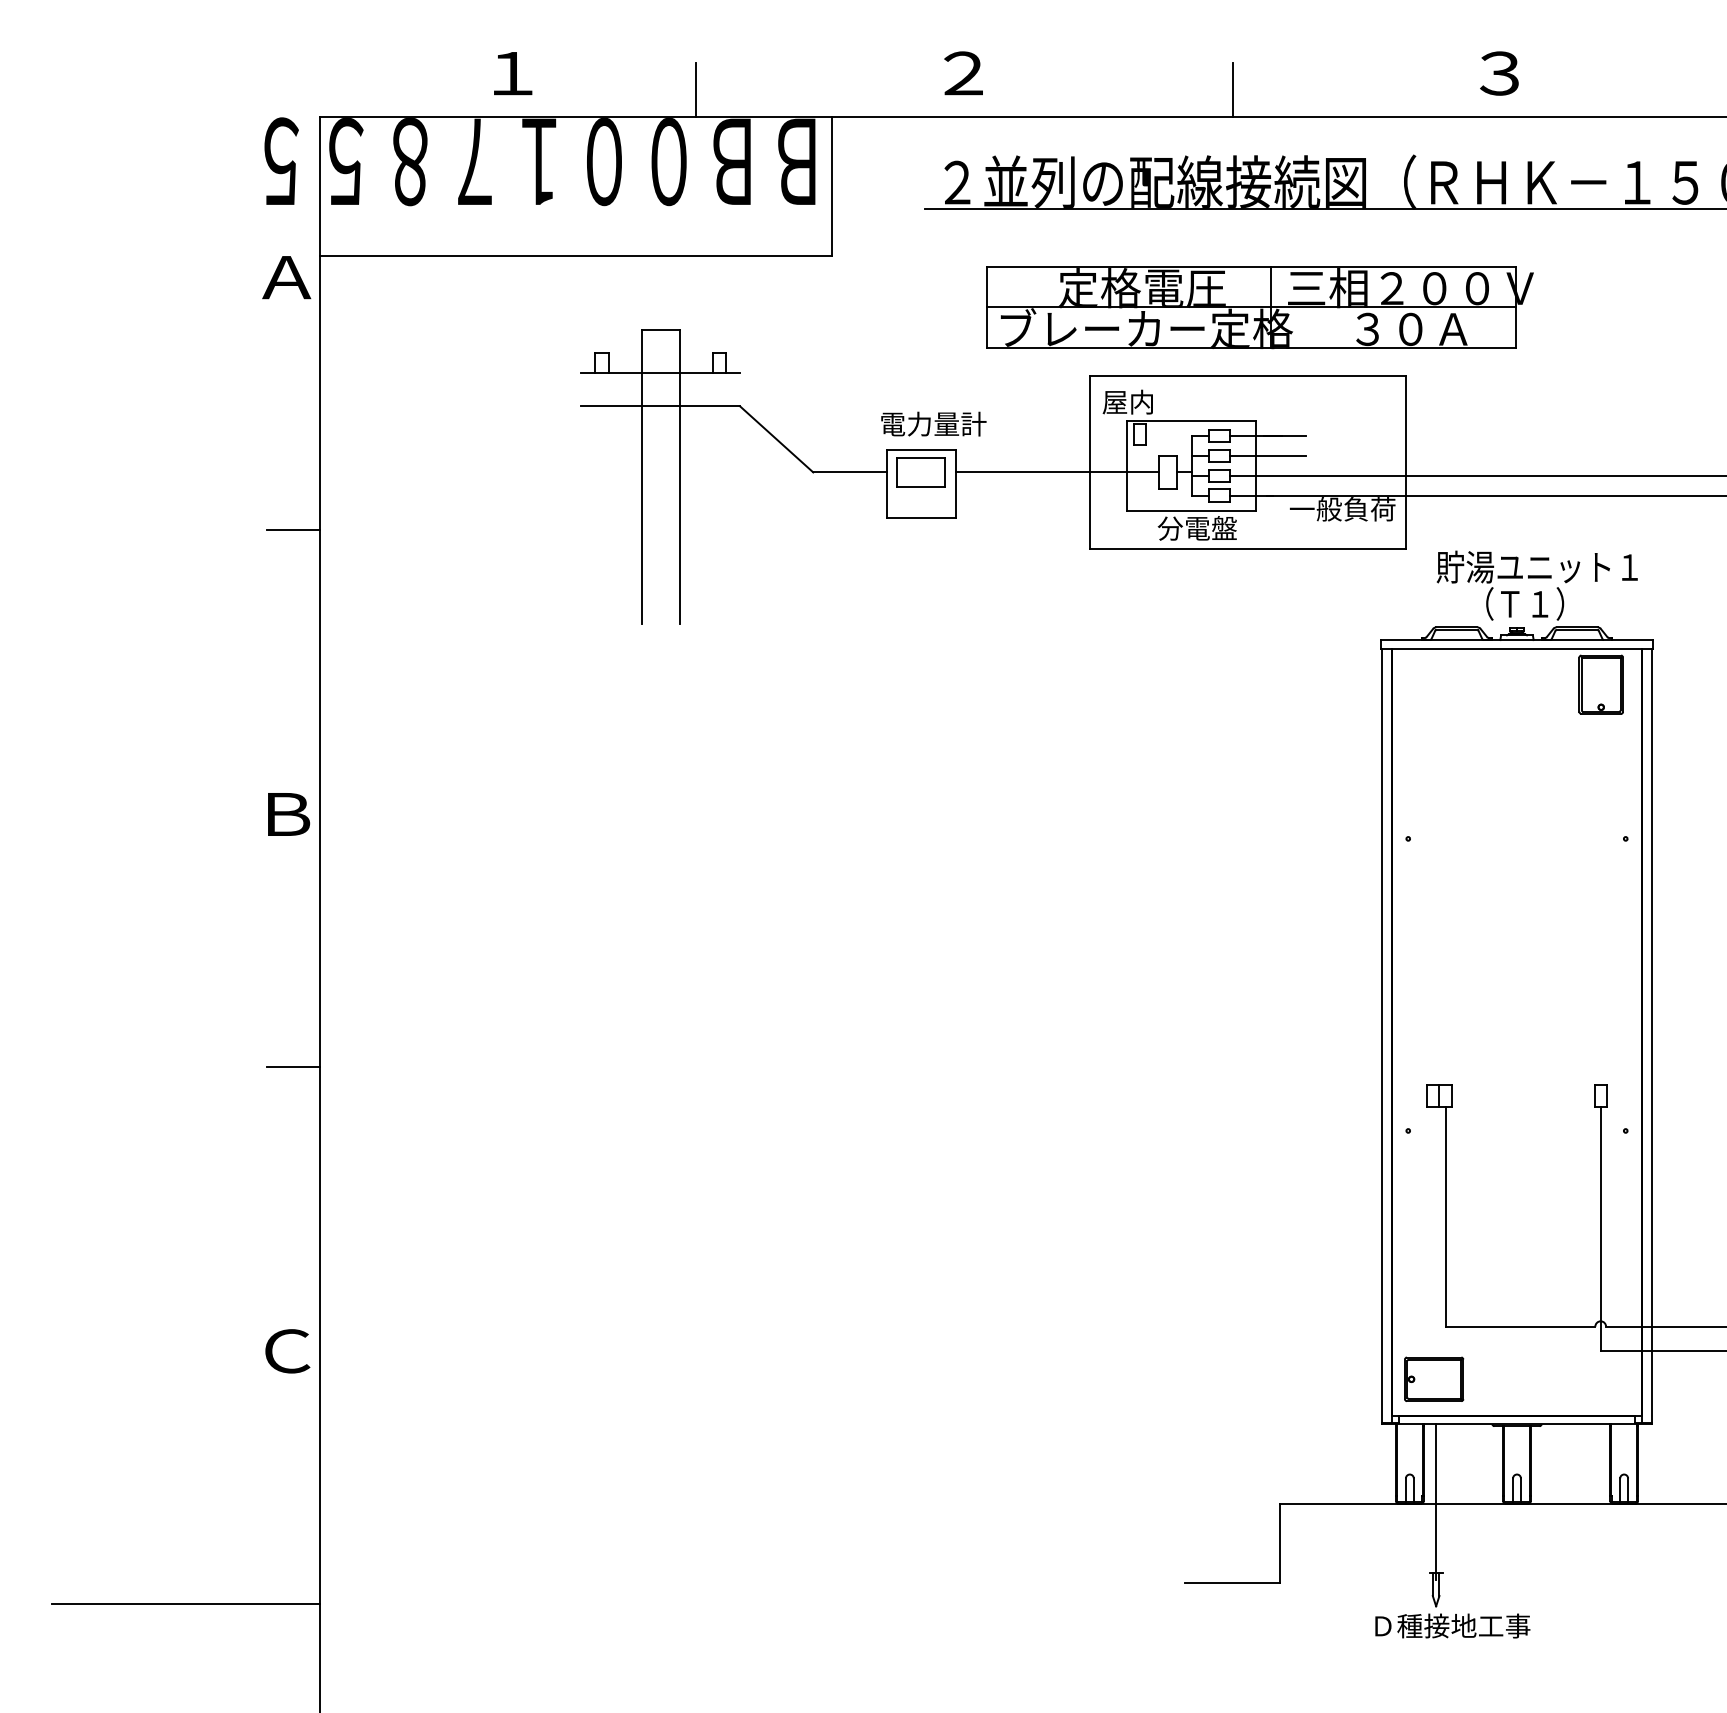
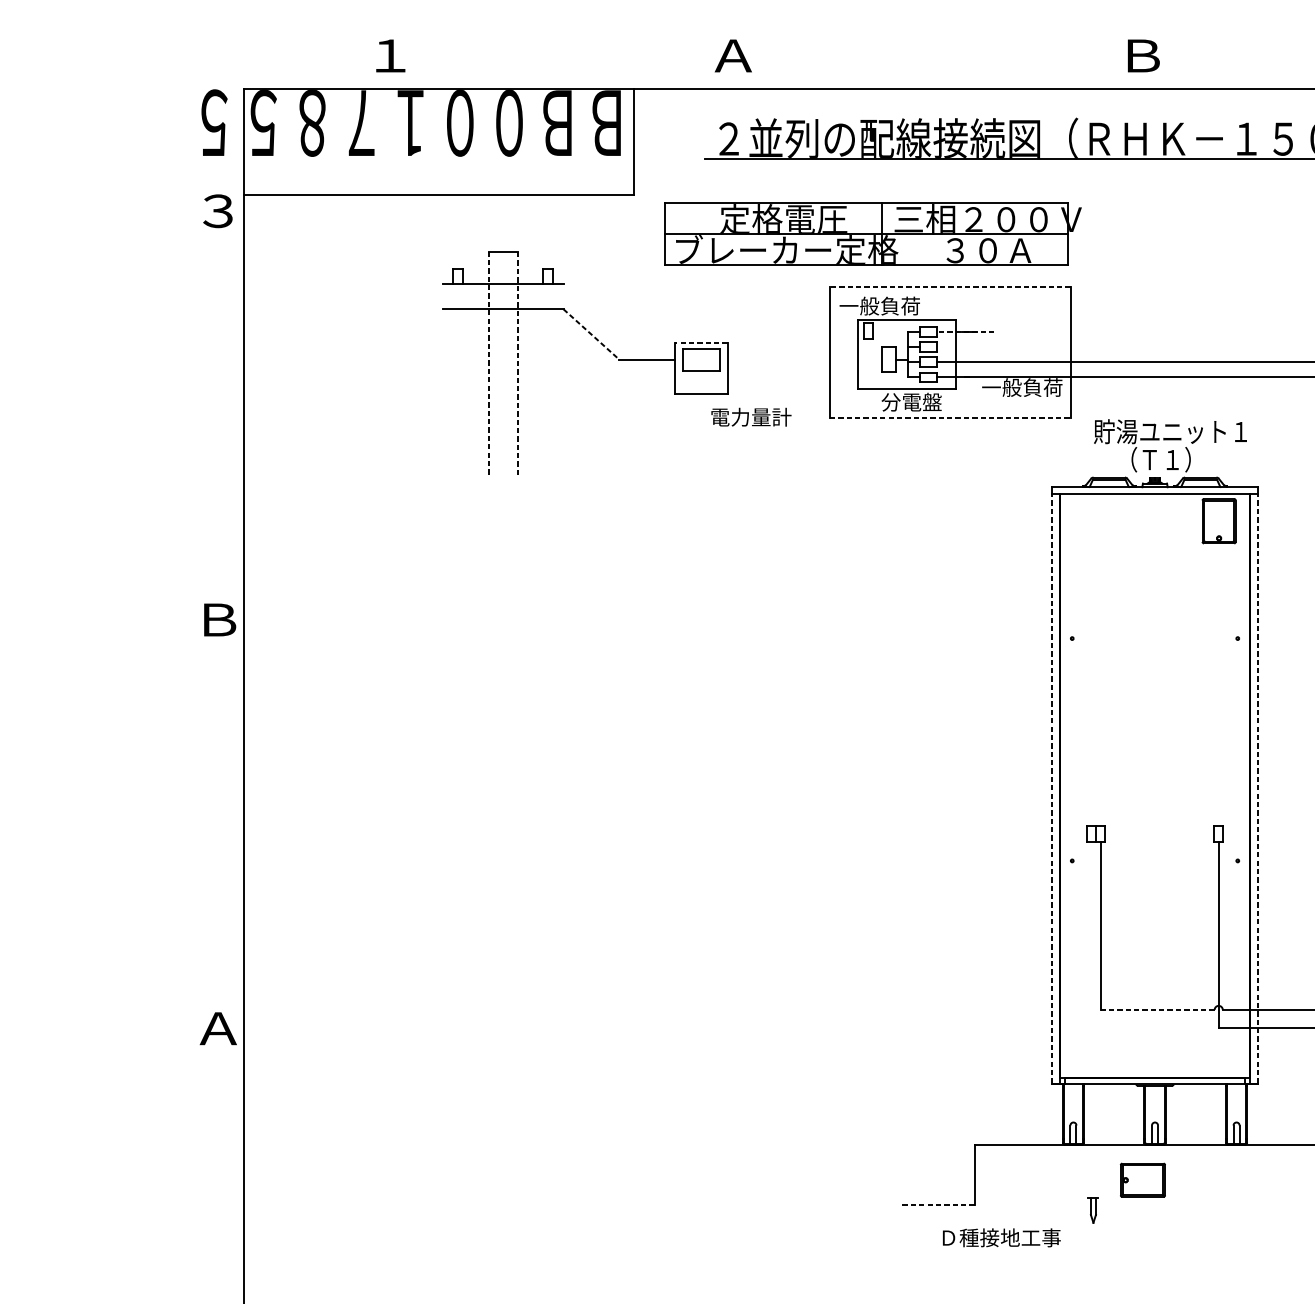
text: (962, 73) -> (732, 55), ２ -> Ａ
text: (1501, 73) -> (1143, 55), ３ -> Ｂ
line: (696, 89) -> (530, 68), removed
line: (1232, 89) -> (938, 68), removed
text: (286, 277) -> (218, 211), Ａ -> ３
part: (1259, 307) -> (872, 234), moved
line: (1247, 376) -> (949, 286), solid -> dashed
text: (1155, 401) -> (879, 305), 屋内 -> 一般負荷
text: (933, 423) -> (751, 416), moved
line: (1268, 436) -> (965, 332), solid -> dashed
line: (777, 439) -> (592, 334), solid -> dashed
line: (921, 450) -> (701, 342), solid -> dashed
line: (1267, 455) -> (965, 346), removed
line: (1056, 472) -> (804, 359), removed
line: (641, 477) -> (488, 363), solid -> dashed
line: (679, 477) -> (517, 363), solid -> dashed
line: (293, 530) -> (223, 403), removed
line: (1248, 548) -> (950, 417), solid -> dashed
line: (1381, 1035) -> (1051, 788), solid -> dashed
line: (1652, 1035) -> (1258, 788), solid -> dashed
line: (293, 1066) -> (223, 811), removed
line: (1520, 1326) -> (1157, 1009), solid -> dashed
text: (286, 1351) -> (218, 1028), Ｃ -> Ａ
part: (1434, 1378) -> (1143, 1179), moved
line: (1436, 1502) -> (1093, 1143), removed
line: (1232, 1582) -> (938, 1204), solid -> dashed
line: (185, 1603) -> (141, 1220), removed
text: (1452, 1625) -> (1001, 1237), moved

